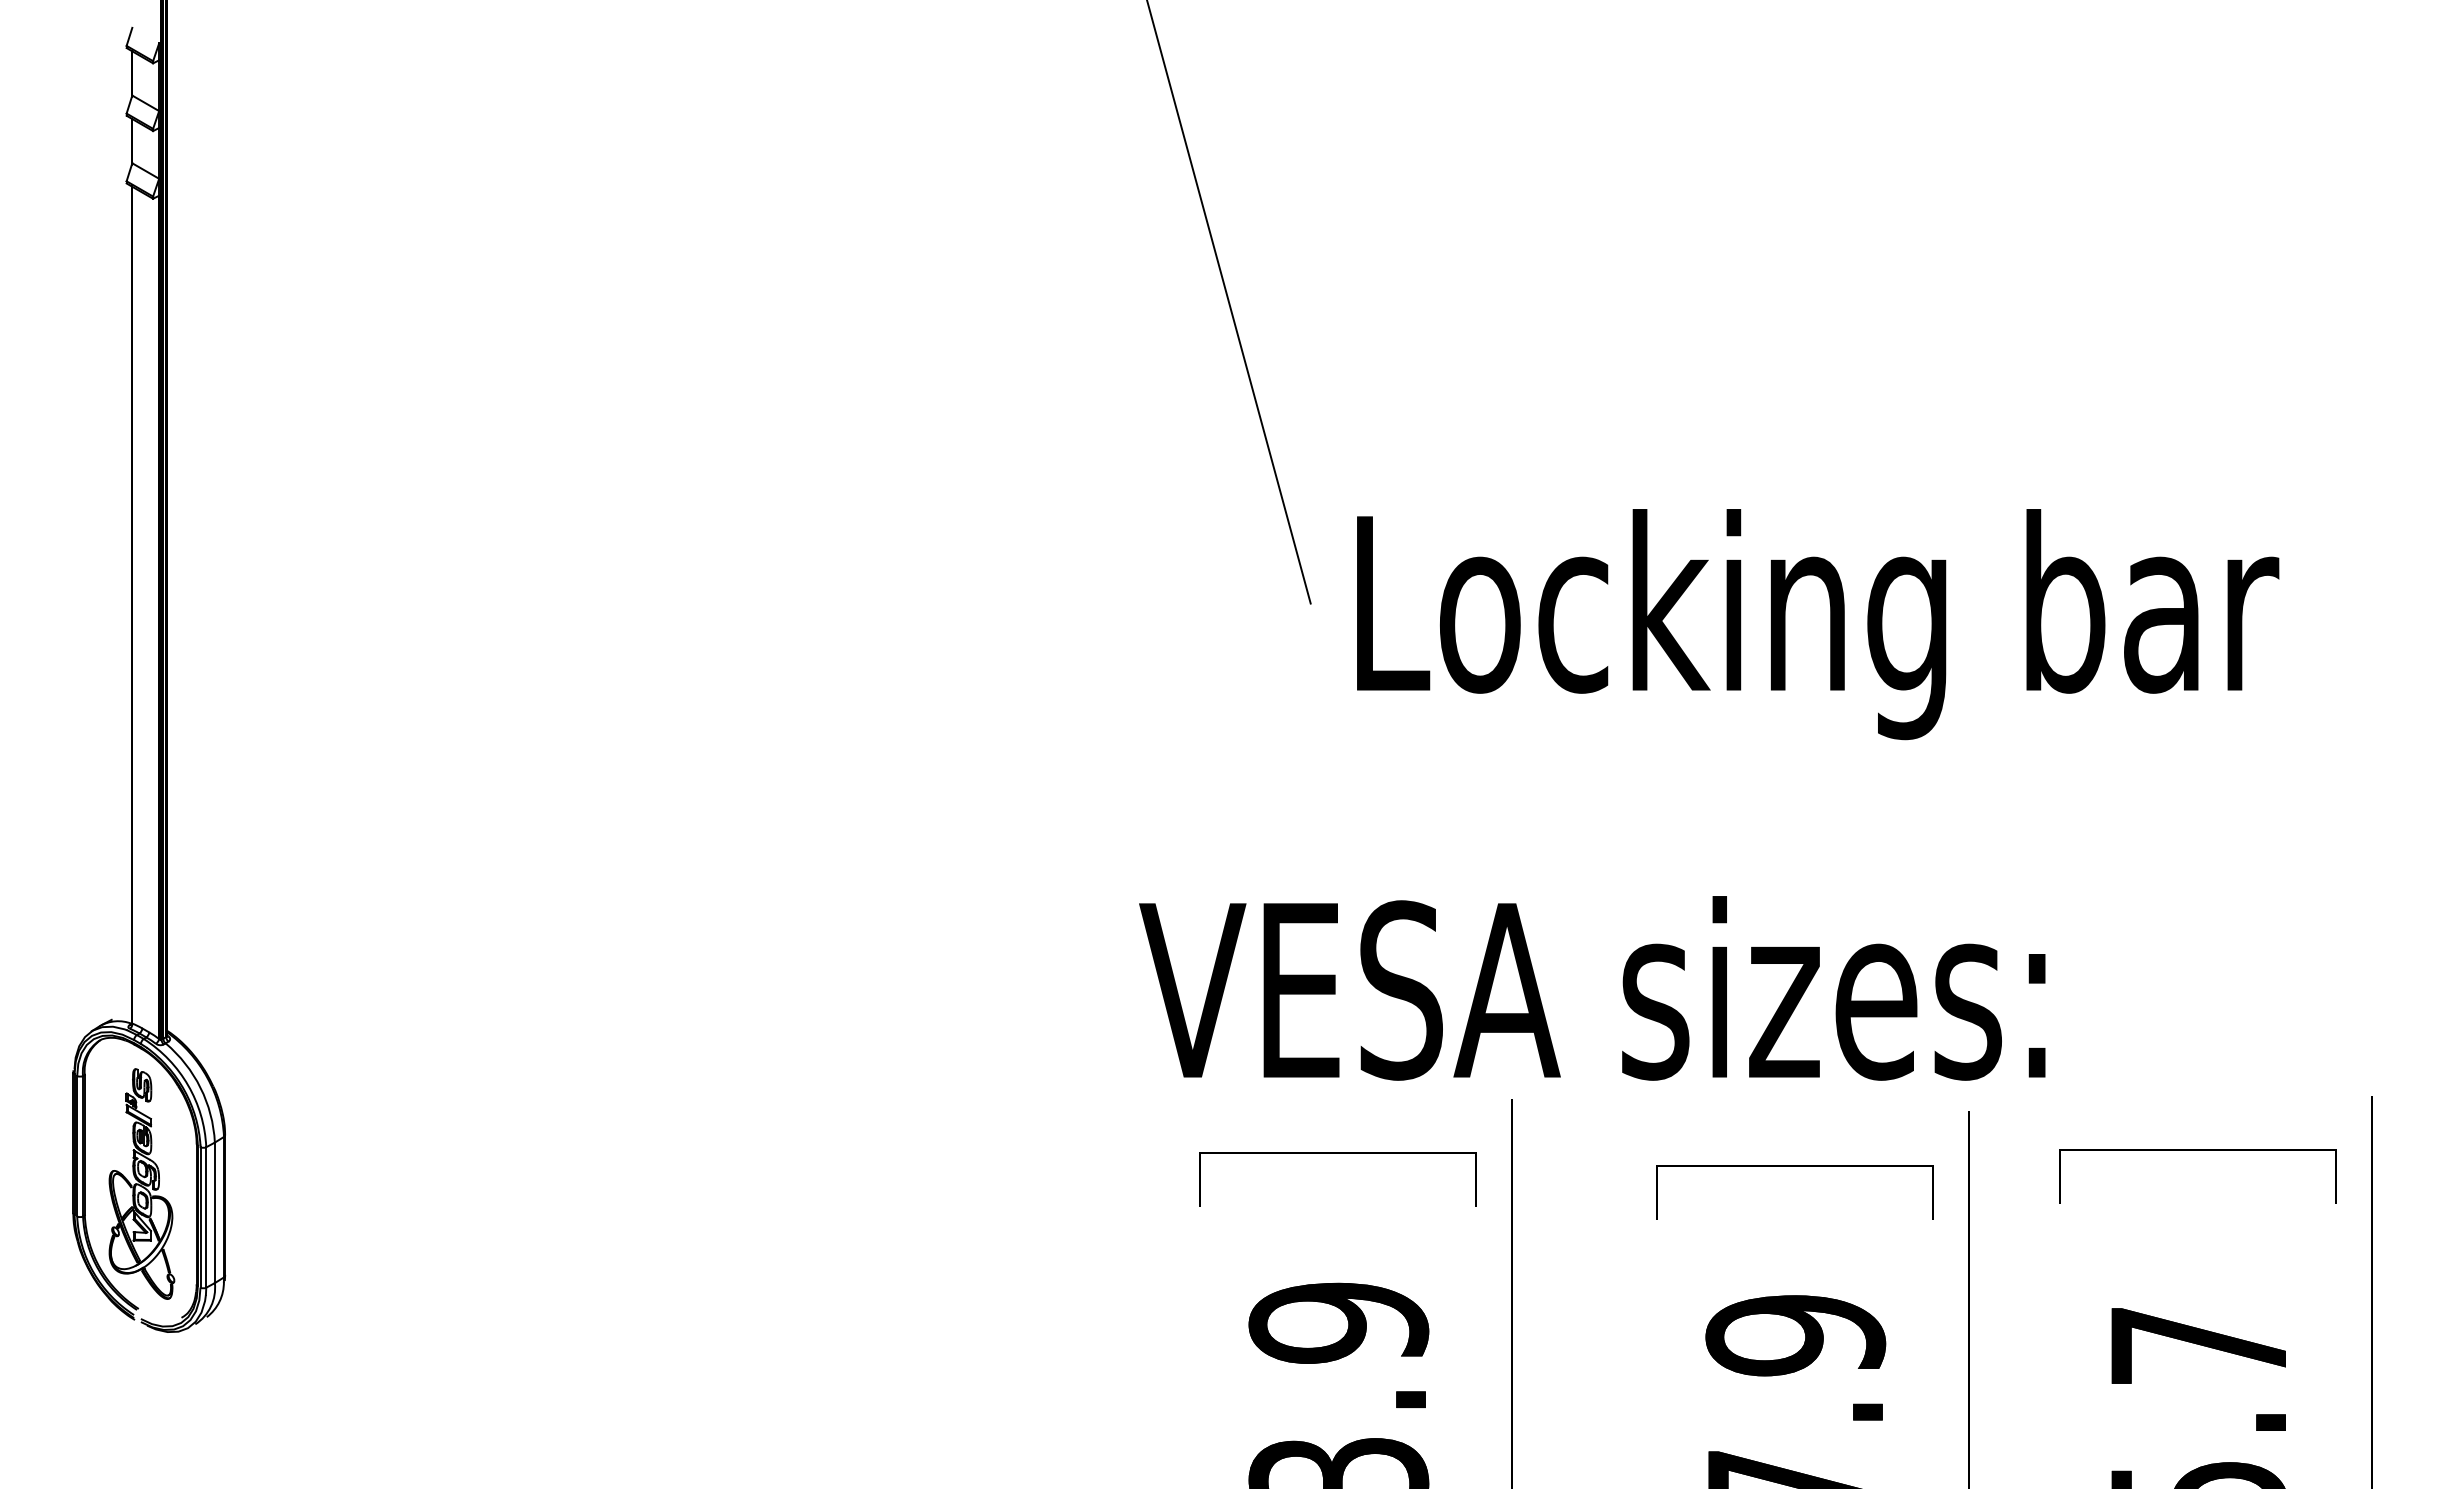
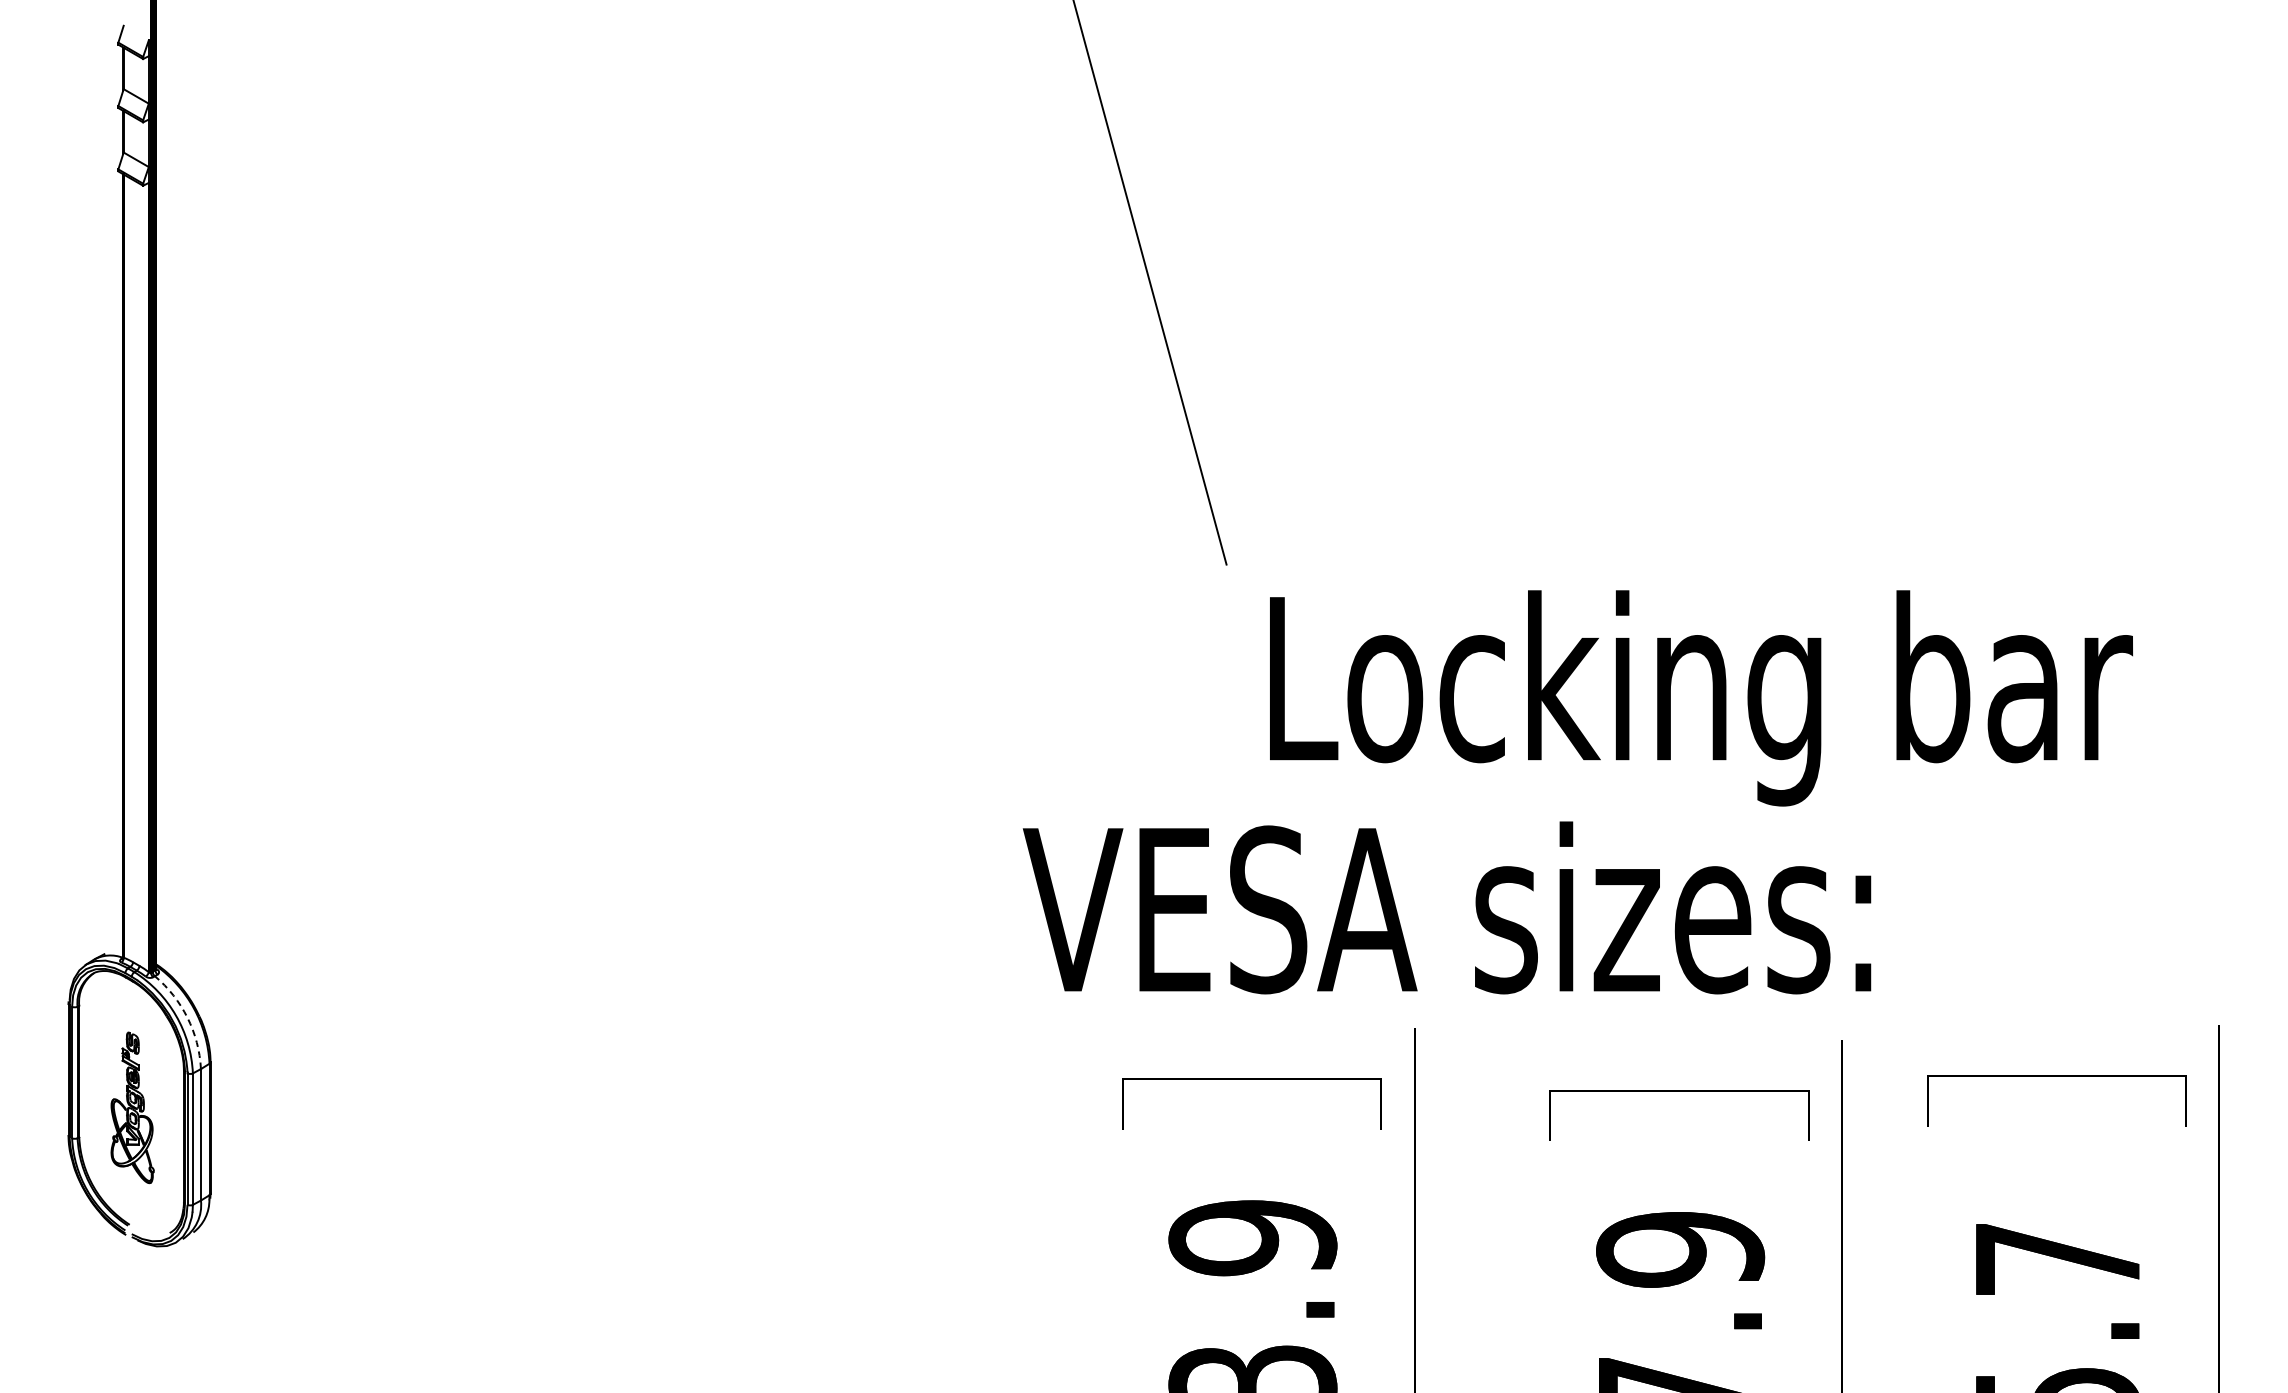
text: (1818, 624) -> (1701, 698), moved
text: (1592, 988) -> (1447, 908), moved
arc: (200, 1087) -> (187, 1017), solid -> dashed
part: (141, 1183) -> (132, 1107), size x0.7

